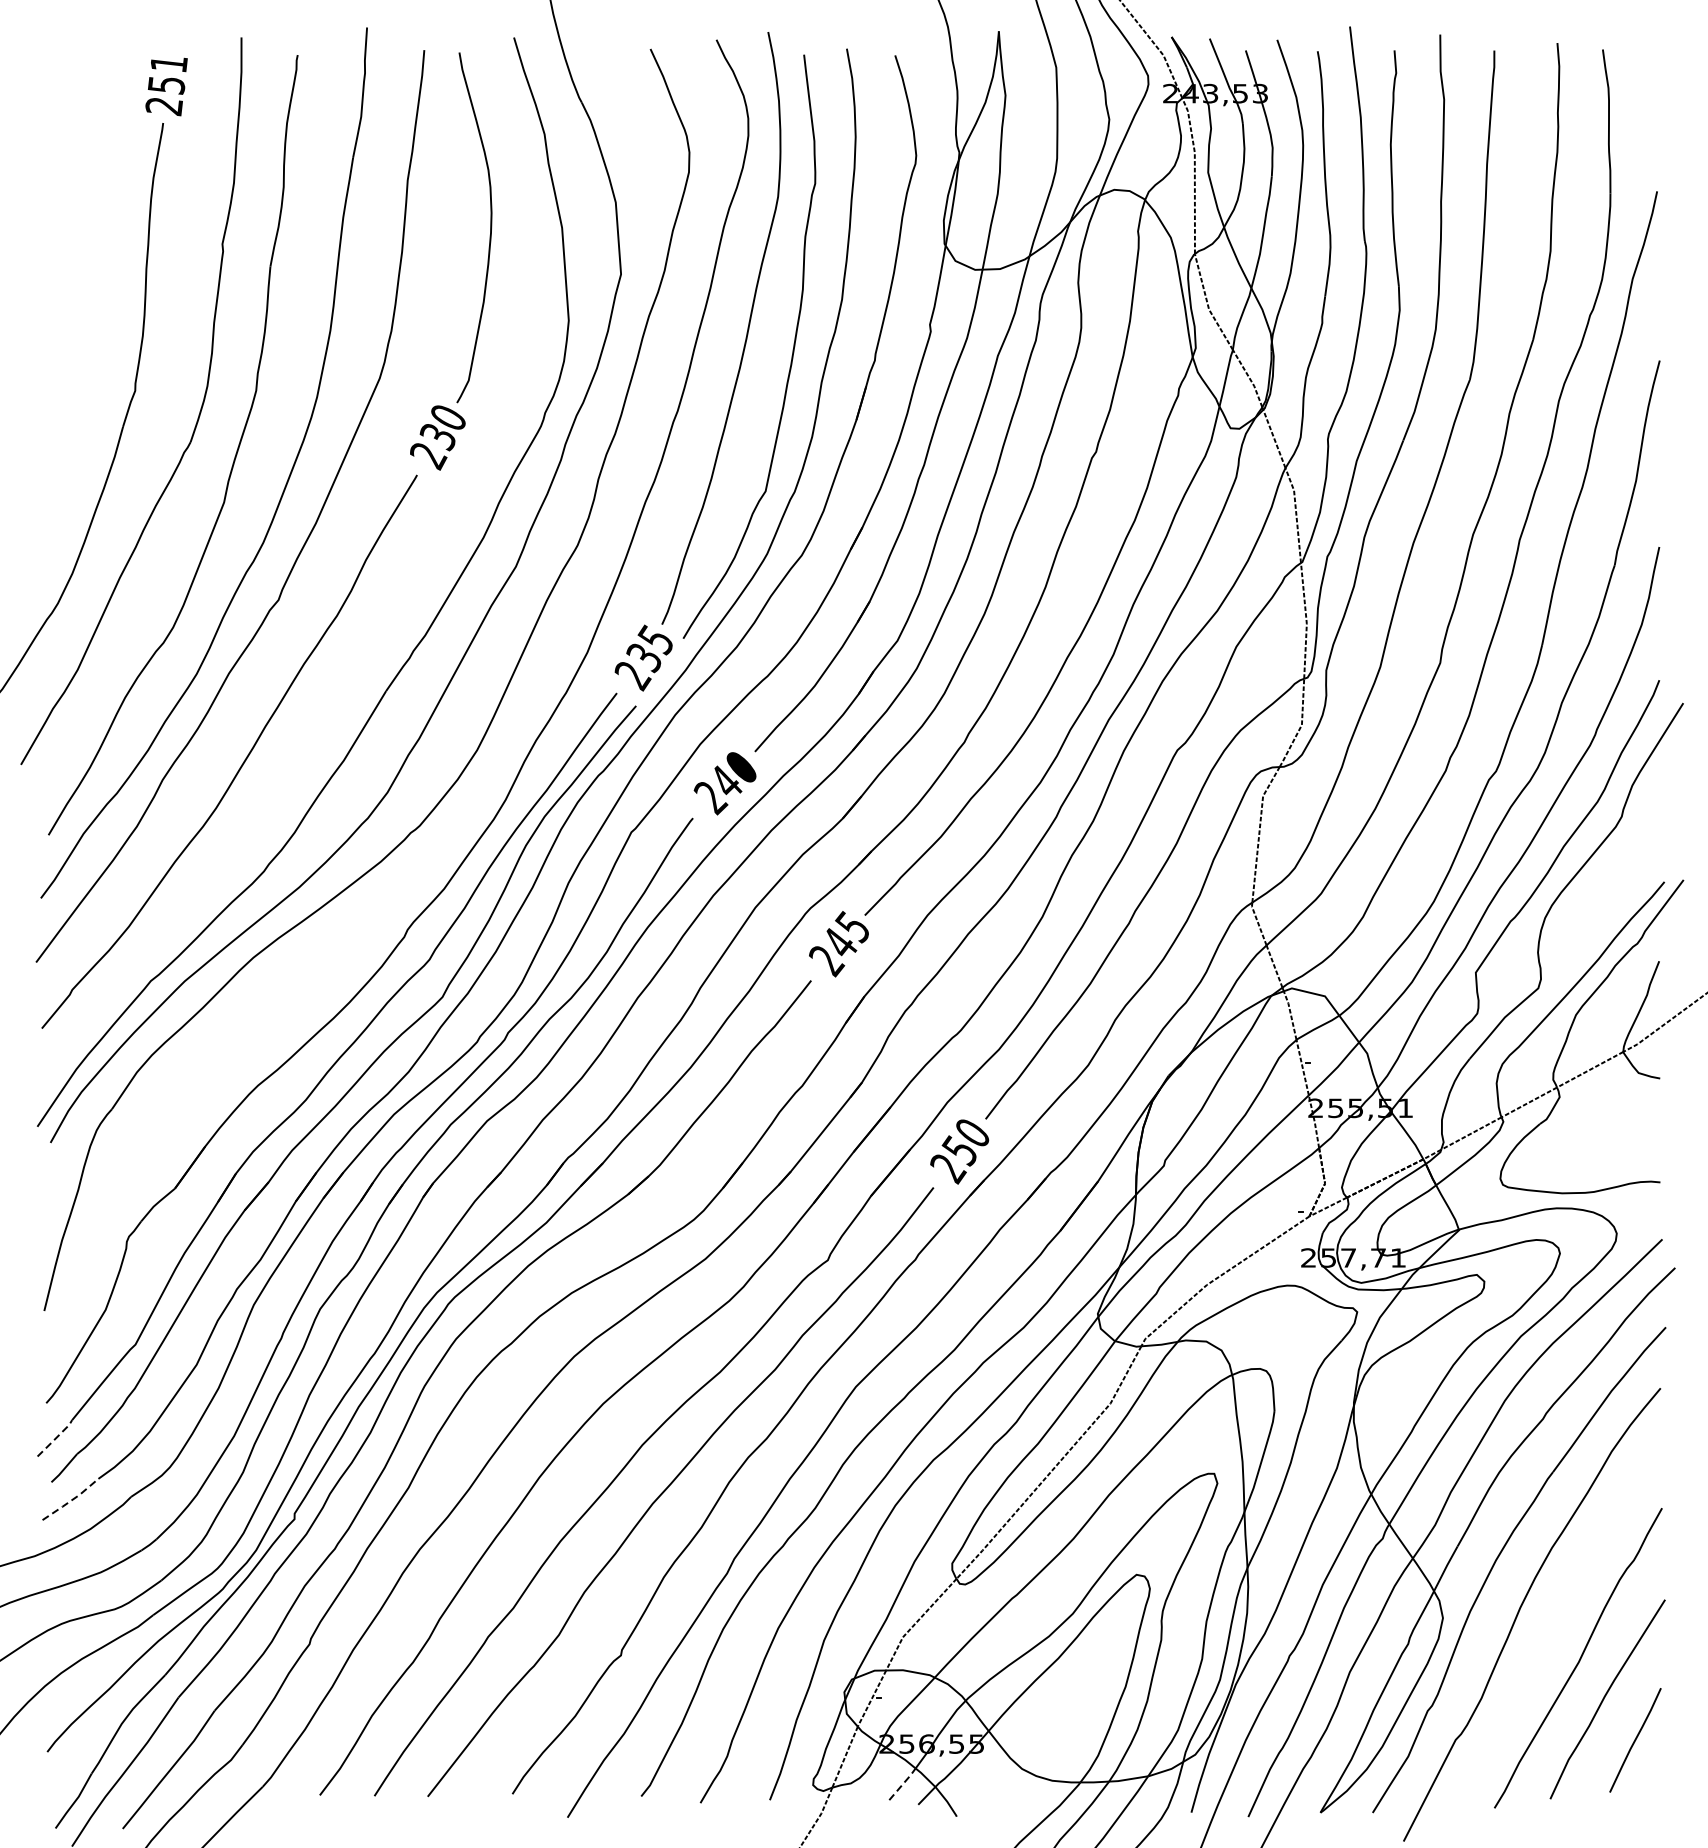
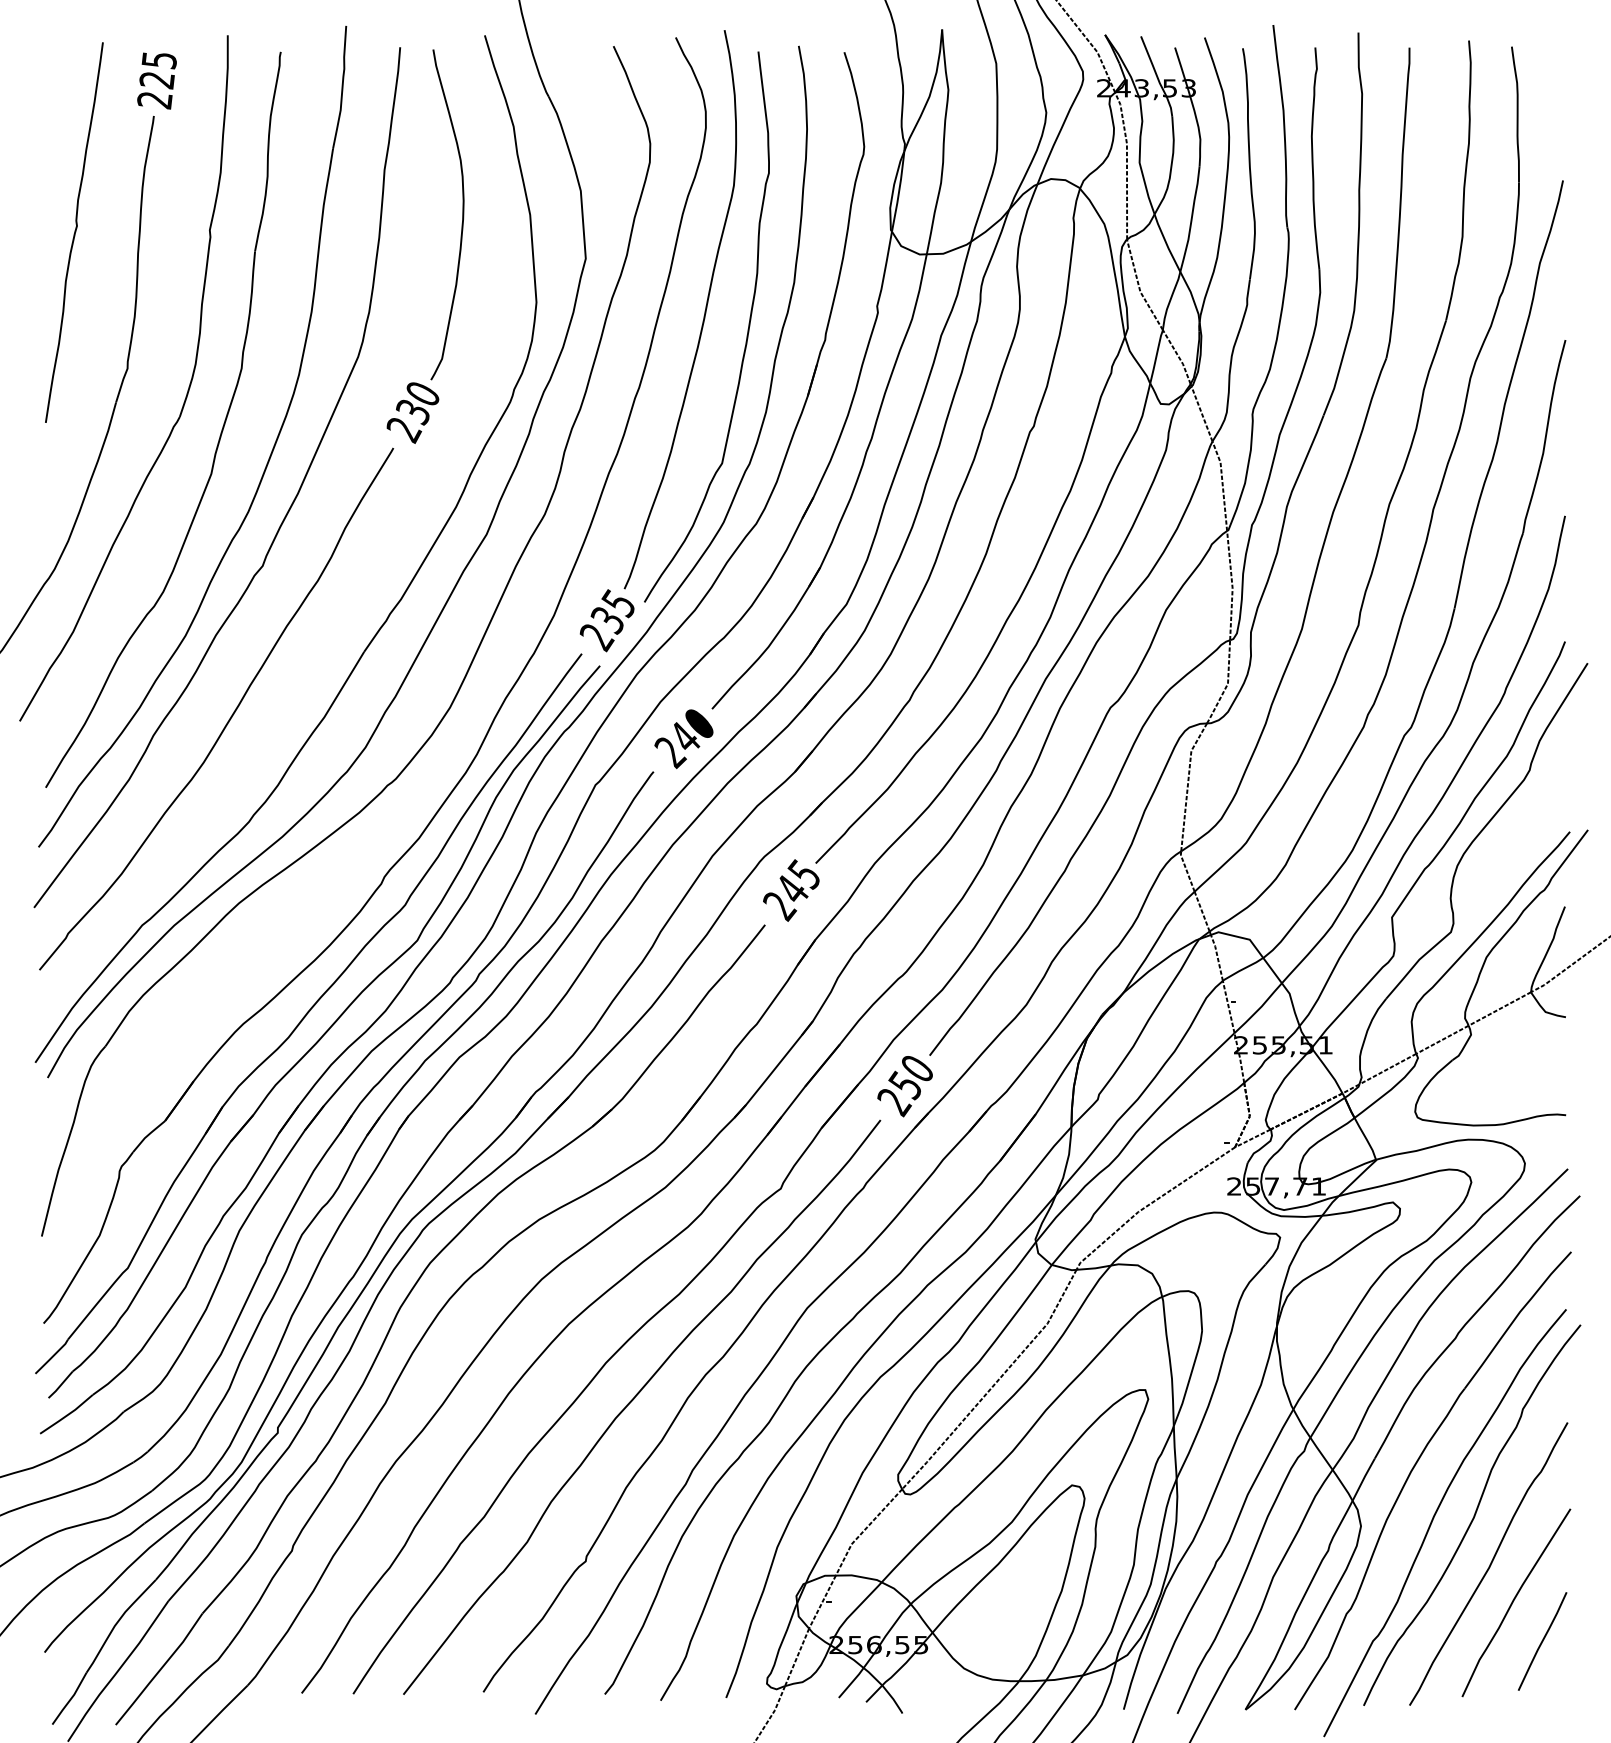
text: (168, 74) -> (158, 70), 251 -> 225
curve: (78, 246) -> (74, 232), added
line: (56, 1438) -> (53, 1356), dashed -> solid
line: (71, 1499) -> (67, 1414), dashed -> solid
curve: (1562, 1606) -> (1473, 1515), added
line: (903, 1783) -> (852, 1682), dashed -> solid

